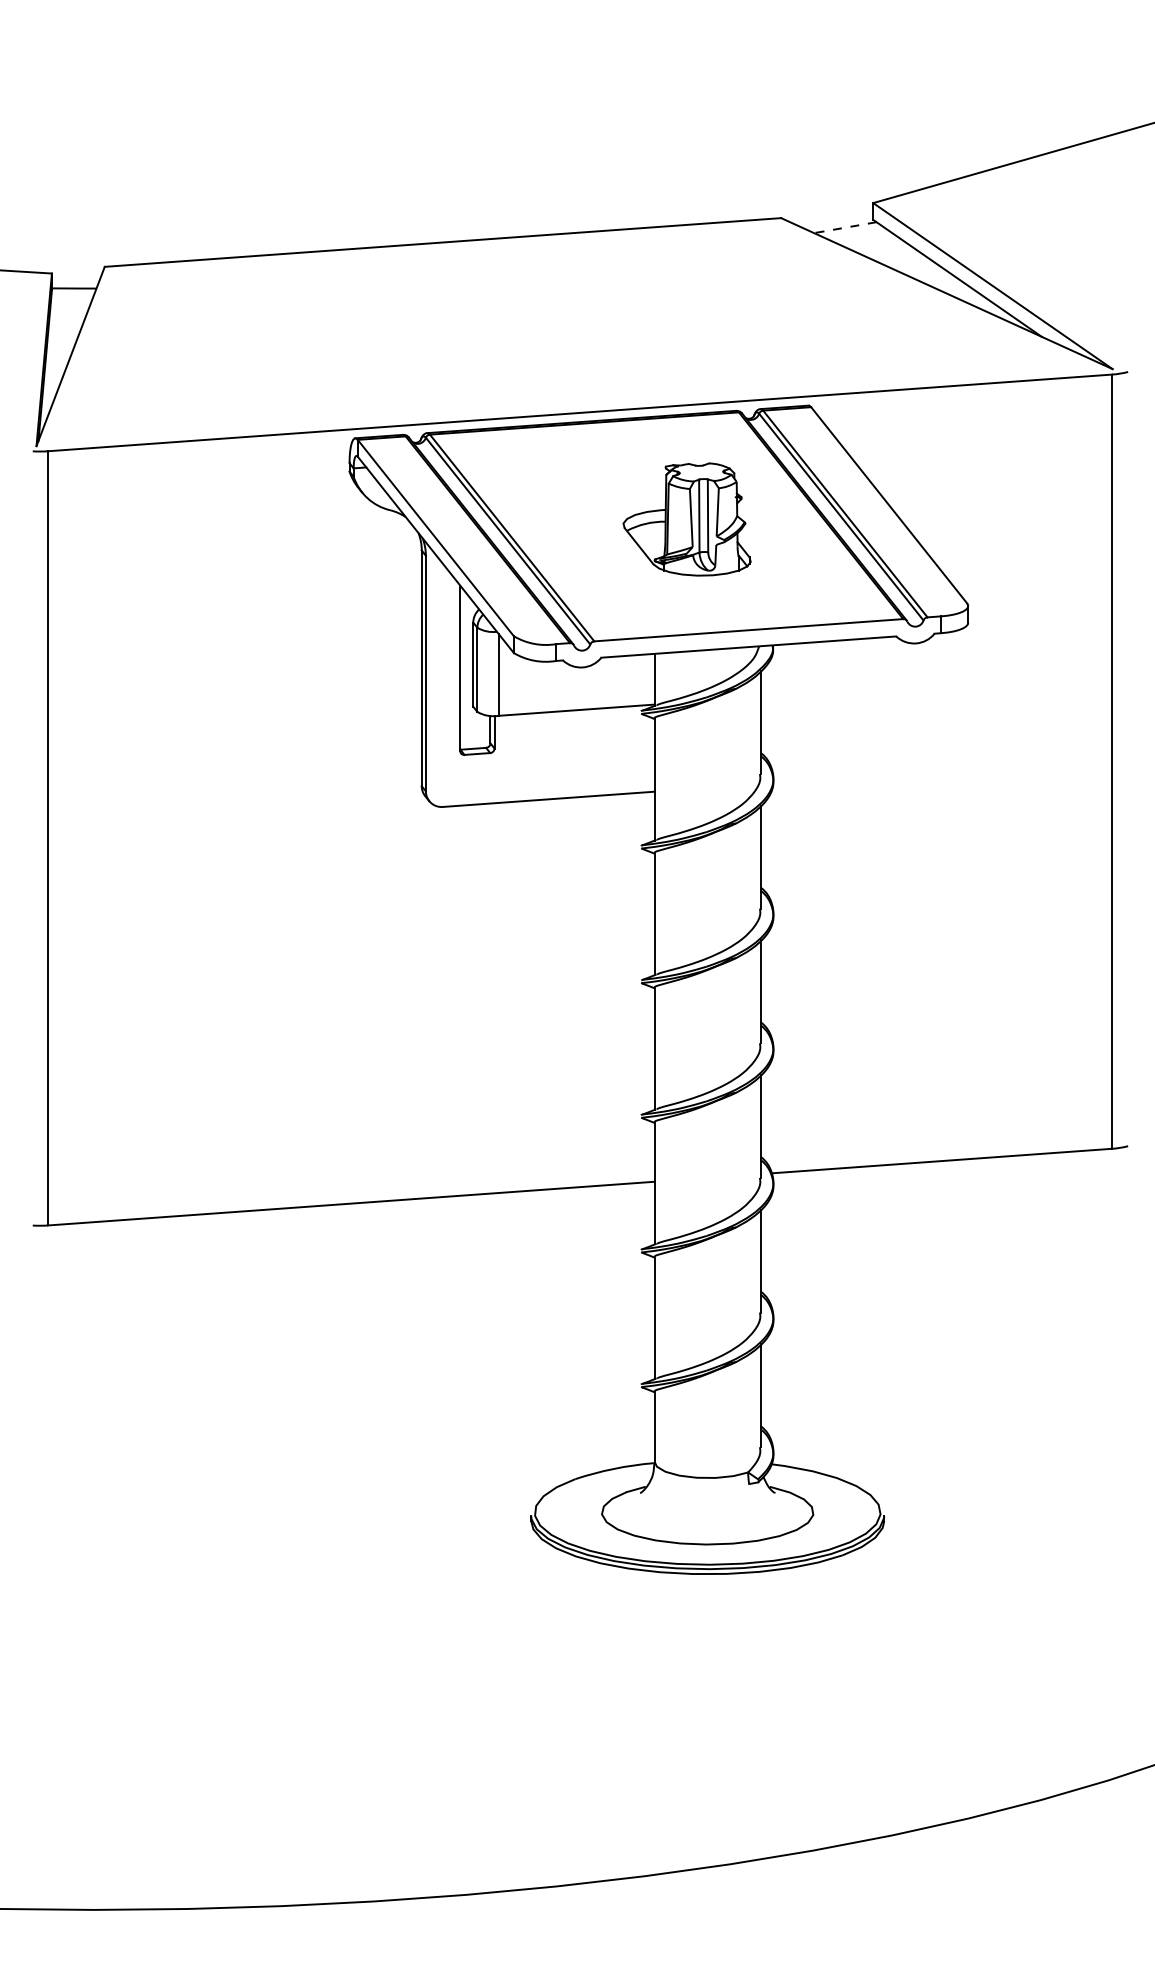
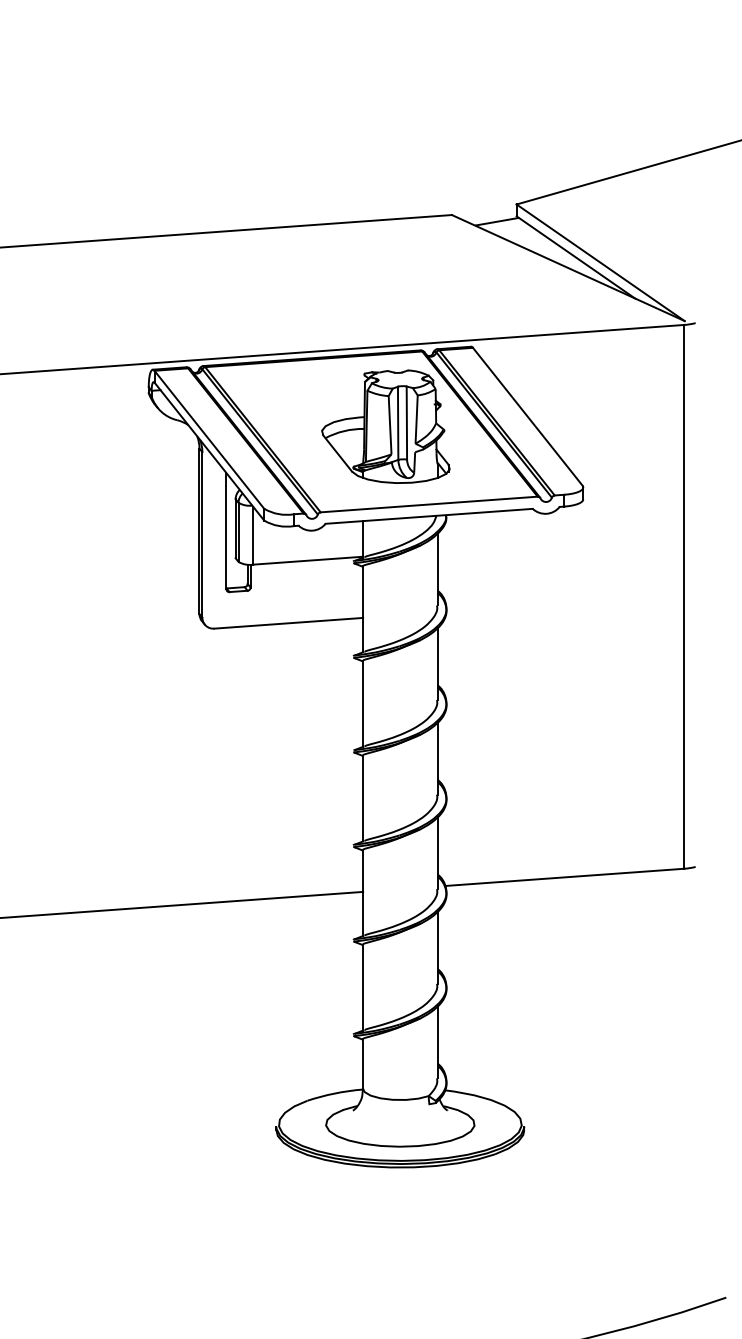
line: (844, 227) -> (496, 221), dashed -> solid
part: (686, 519) -> (385, 426), size x1.43

